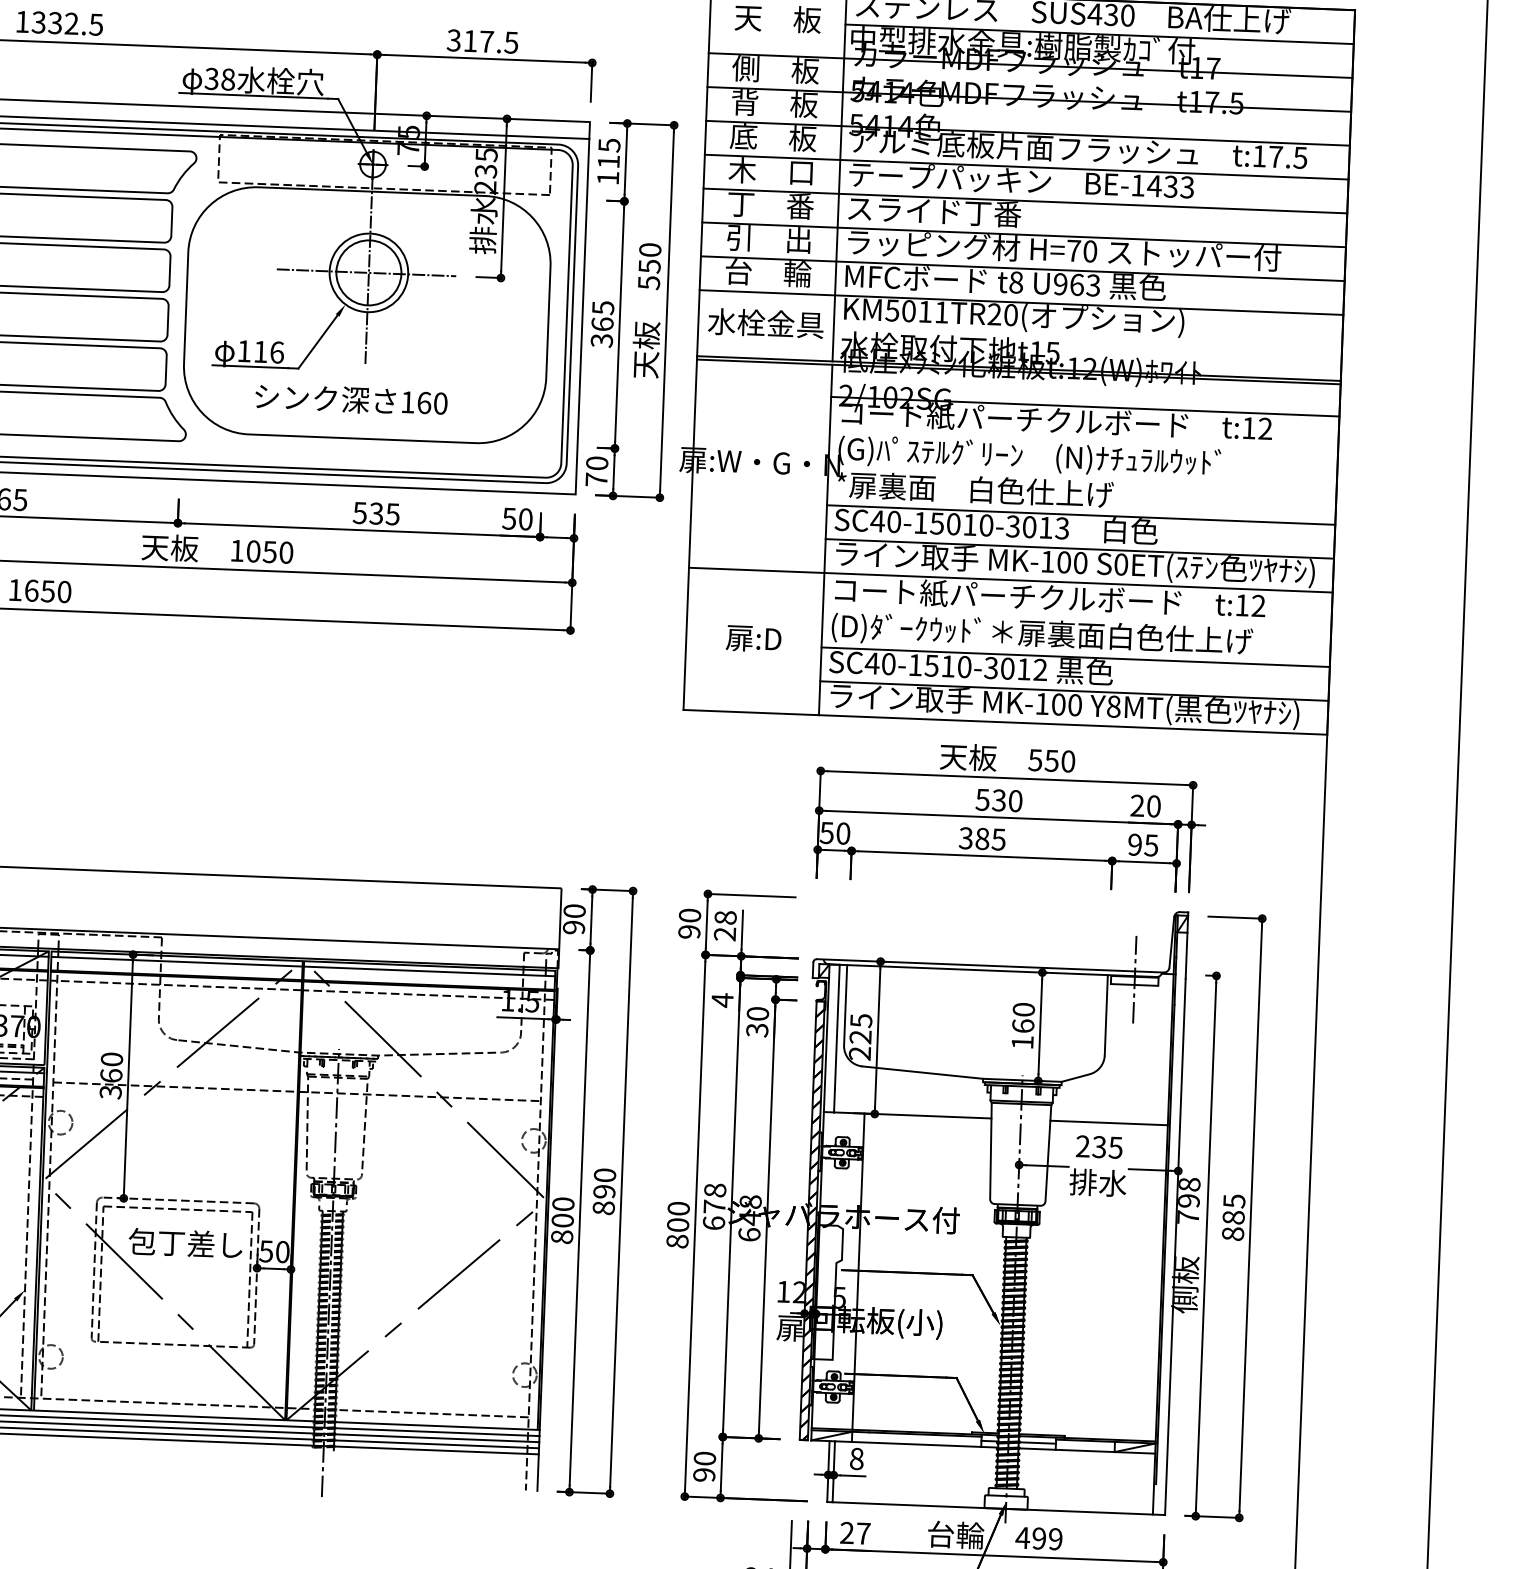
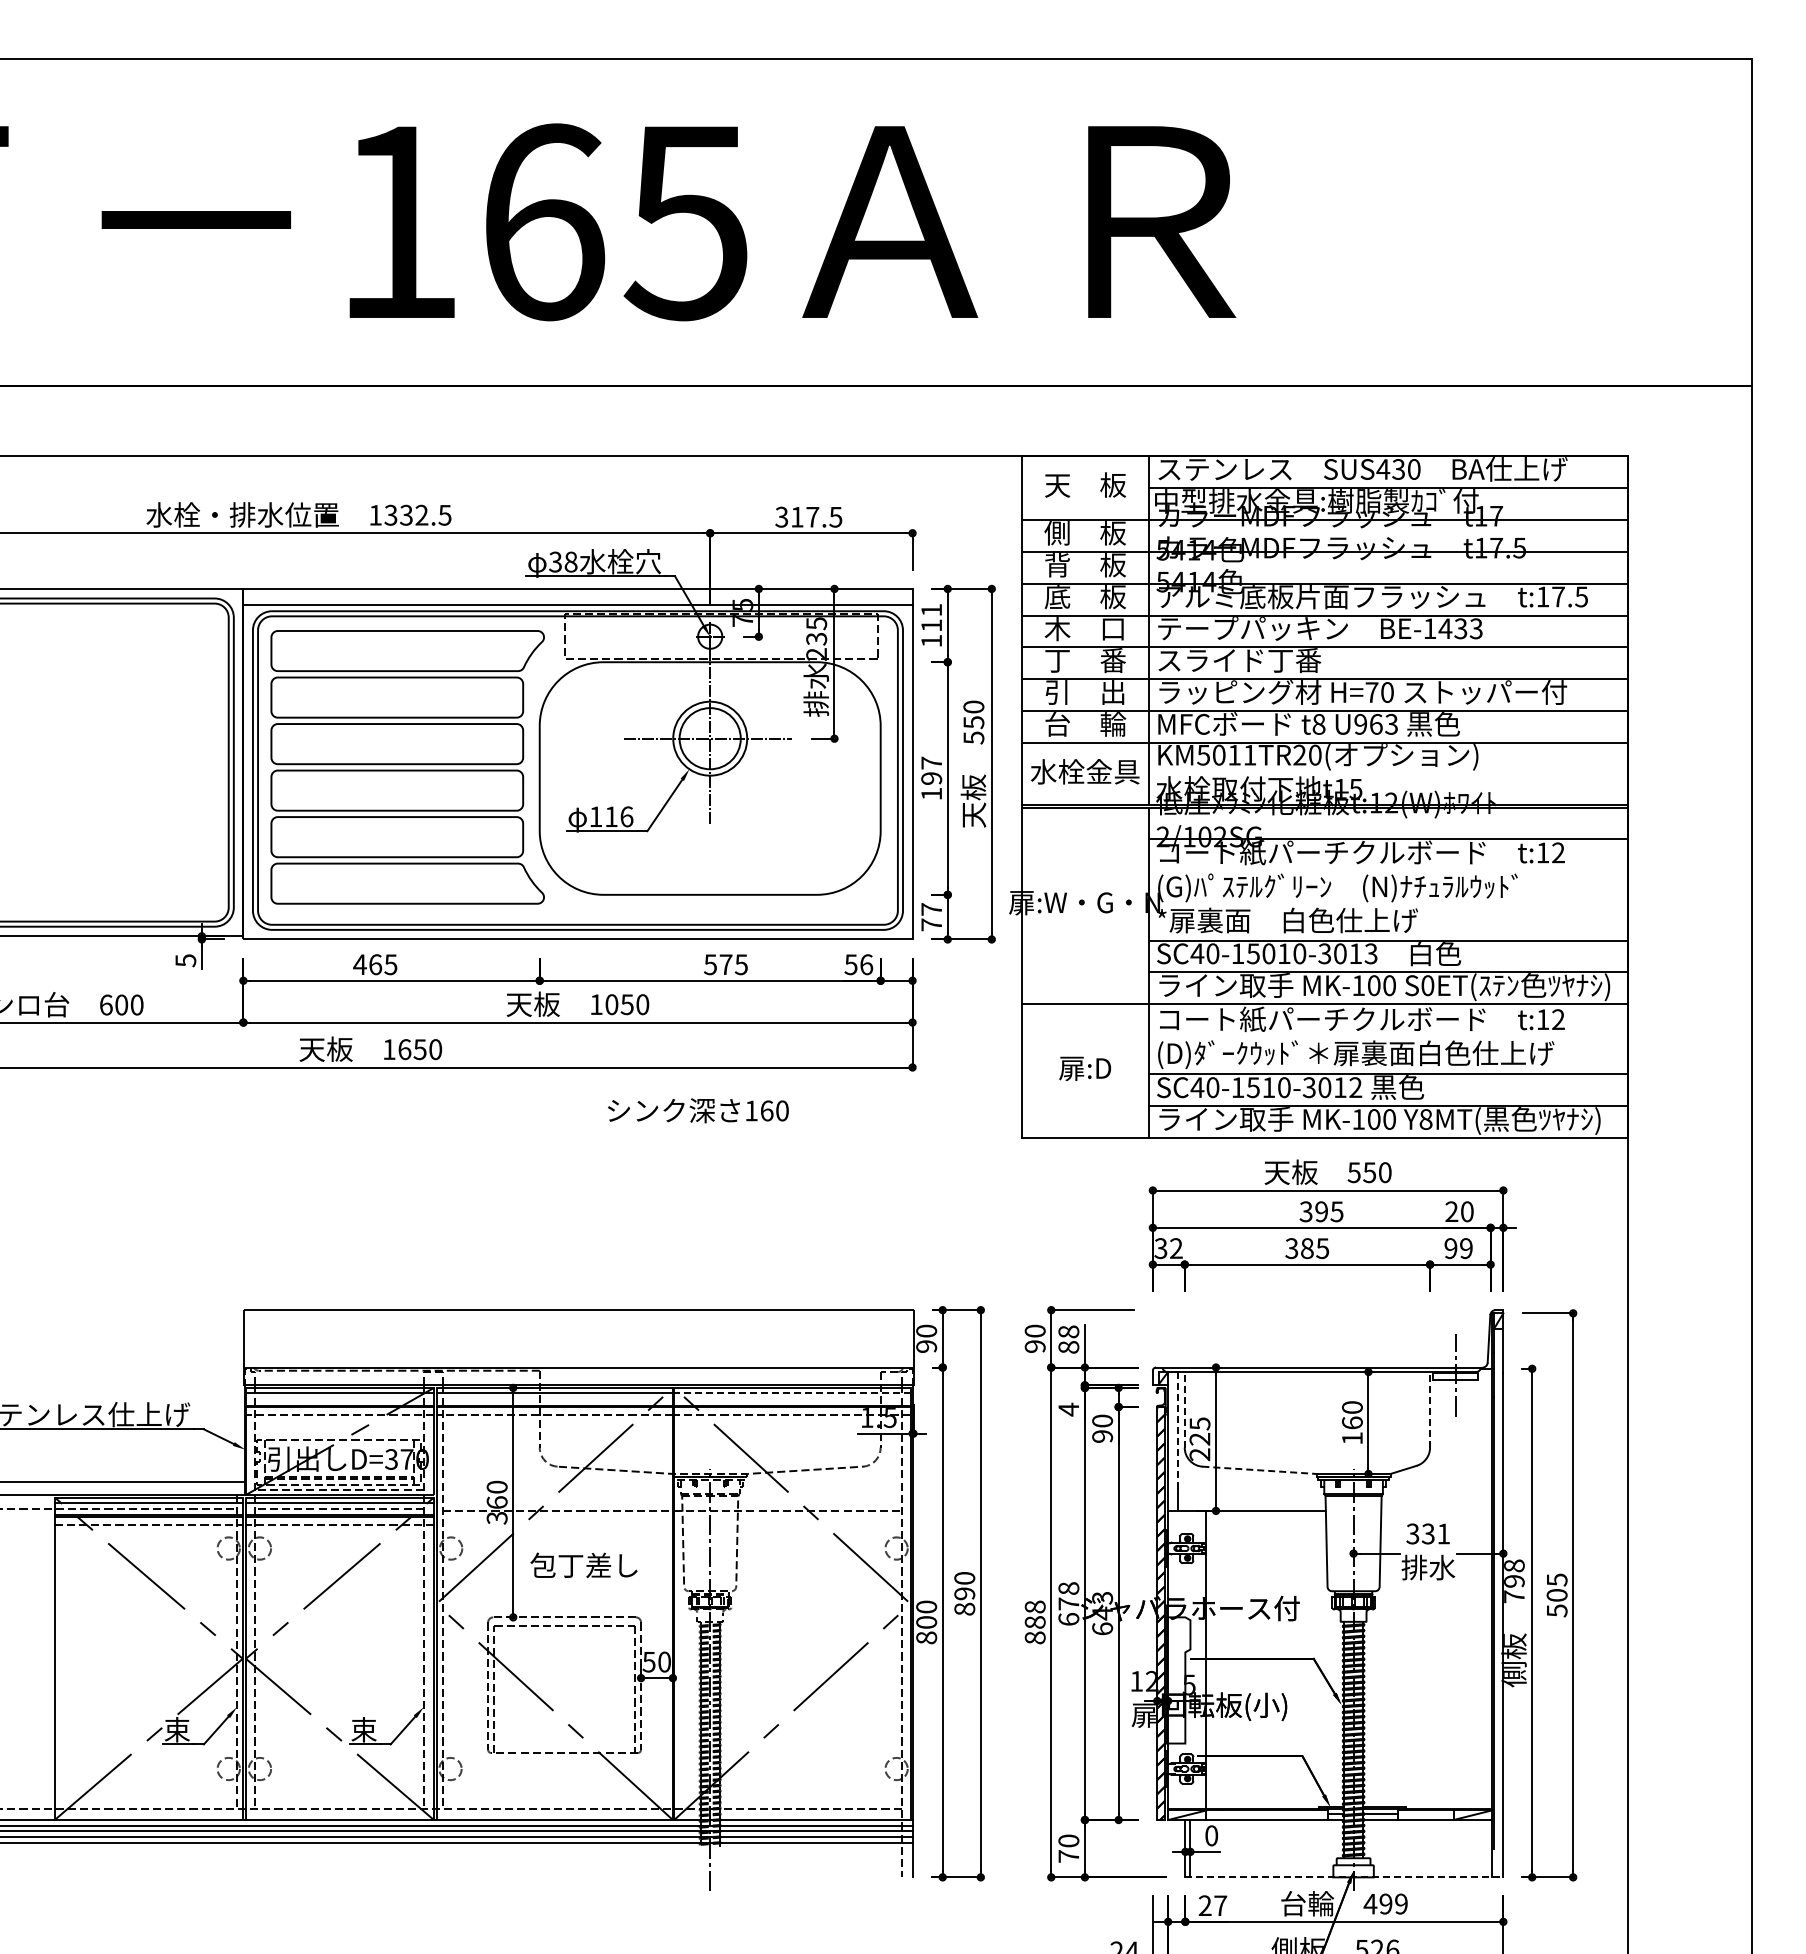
text: (609, 145) -> (931, 610), 115 -> 111
text: (602, 324) -> (931, 778), 365 -> 197
text: (351, 399) -> (698, 1110), moved
text: (597, 463) -> (931, 909), 70 -> 77
text: (375, 513) -> (725, 964), 535 -> 575
text: (525, 519) -> (866, 964), 50 -> 56
text: (999, 800) -> (1321, 1211), 530 -> 395
text: (834, 833) -> (1168, 1248), 50 -> 32
text: (1150, 845) -> (1465, 1248), 95 -> 99
text: (724, 934) -> (1068, 1347), 28 -> 88
line: (428, 971) -> (791, 1393), solid -> dashed
line: (845, 1004) -> (1184, 1409), solid -> dashed
line: (1106, 1014) -> (1430, 1409), solid -> dashed
line: (837, 1026) -> (1177, 1430), solid -> dashed
text: (757, 1030) -> (1102, 1436), 30 -> 90
line: (922, 1072) -> (1259, 1470), solid -> dashed
line: (1109, 1122) -> (1436, 1510), removed
text: (1099, 1146) -> (1428, 1533), 235 -> 331
text: (750, 1201) -> (1102, 1597), 648 -> 643
text: (678, 1216) -> (1035, 1614), 800 -> 888
text: (1232, 1226) -> (1556, 1603), 885 -> 505
text: (185, 1242) -> (583, 1564), moved
text: (856, 1459) -> (1211, 1836), 8 -> 0
text: (703, 1475) -> (1068, 1856), 90 -> 70
line: (996, 1508) -> (1344, 1877), solid -> dashed

